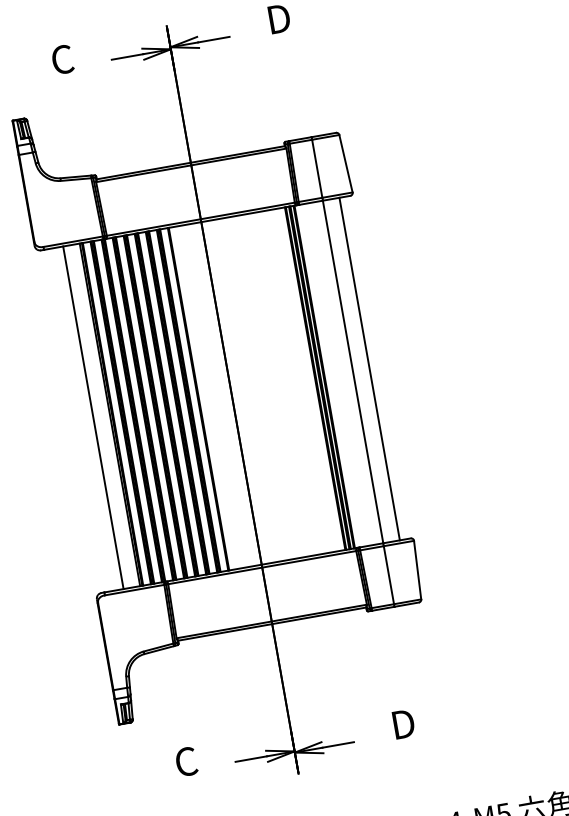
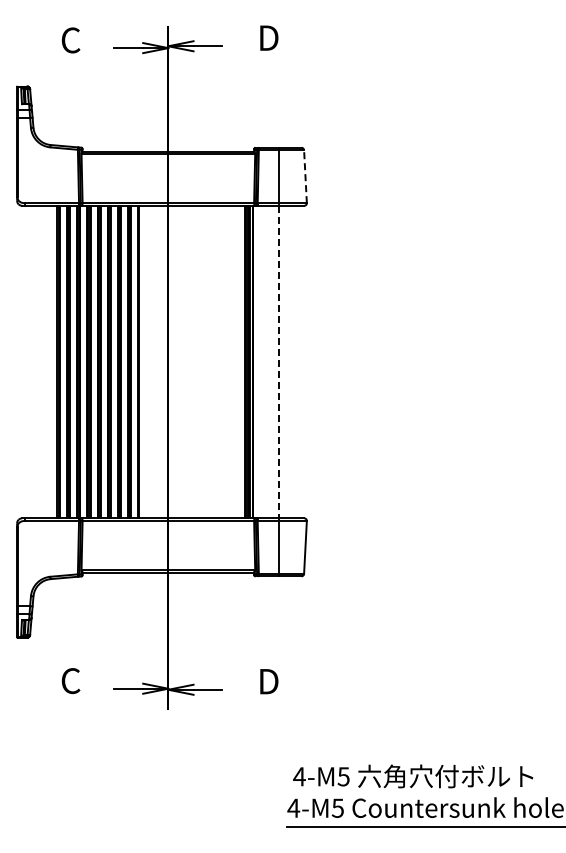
line: (345, 163) -> (305, 176), solid -> dashed
line: (369, 368) -> (294, 361), removed
line: (353, 372) -> (279, 362), solid -> dashed
line: (93, 417) -> (42, 361), removed

